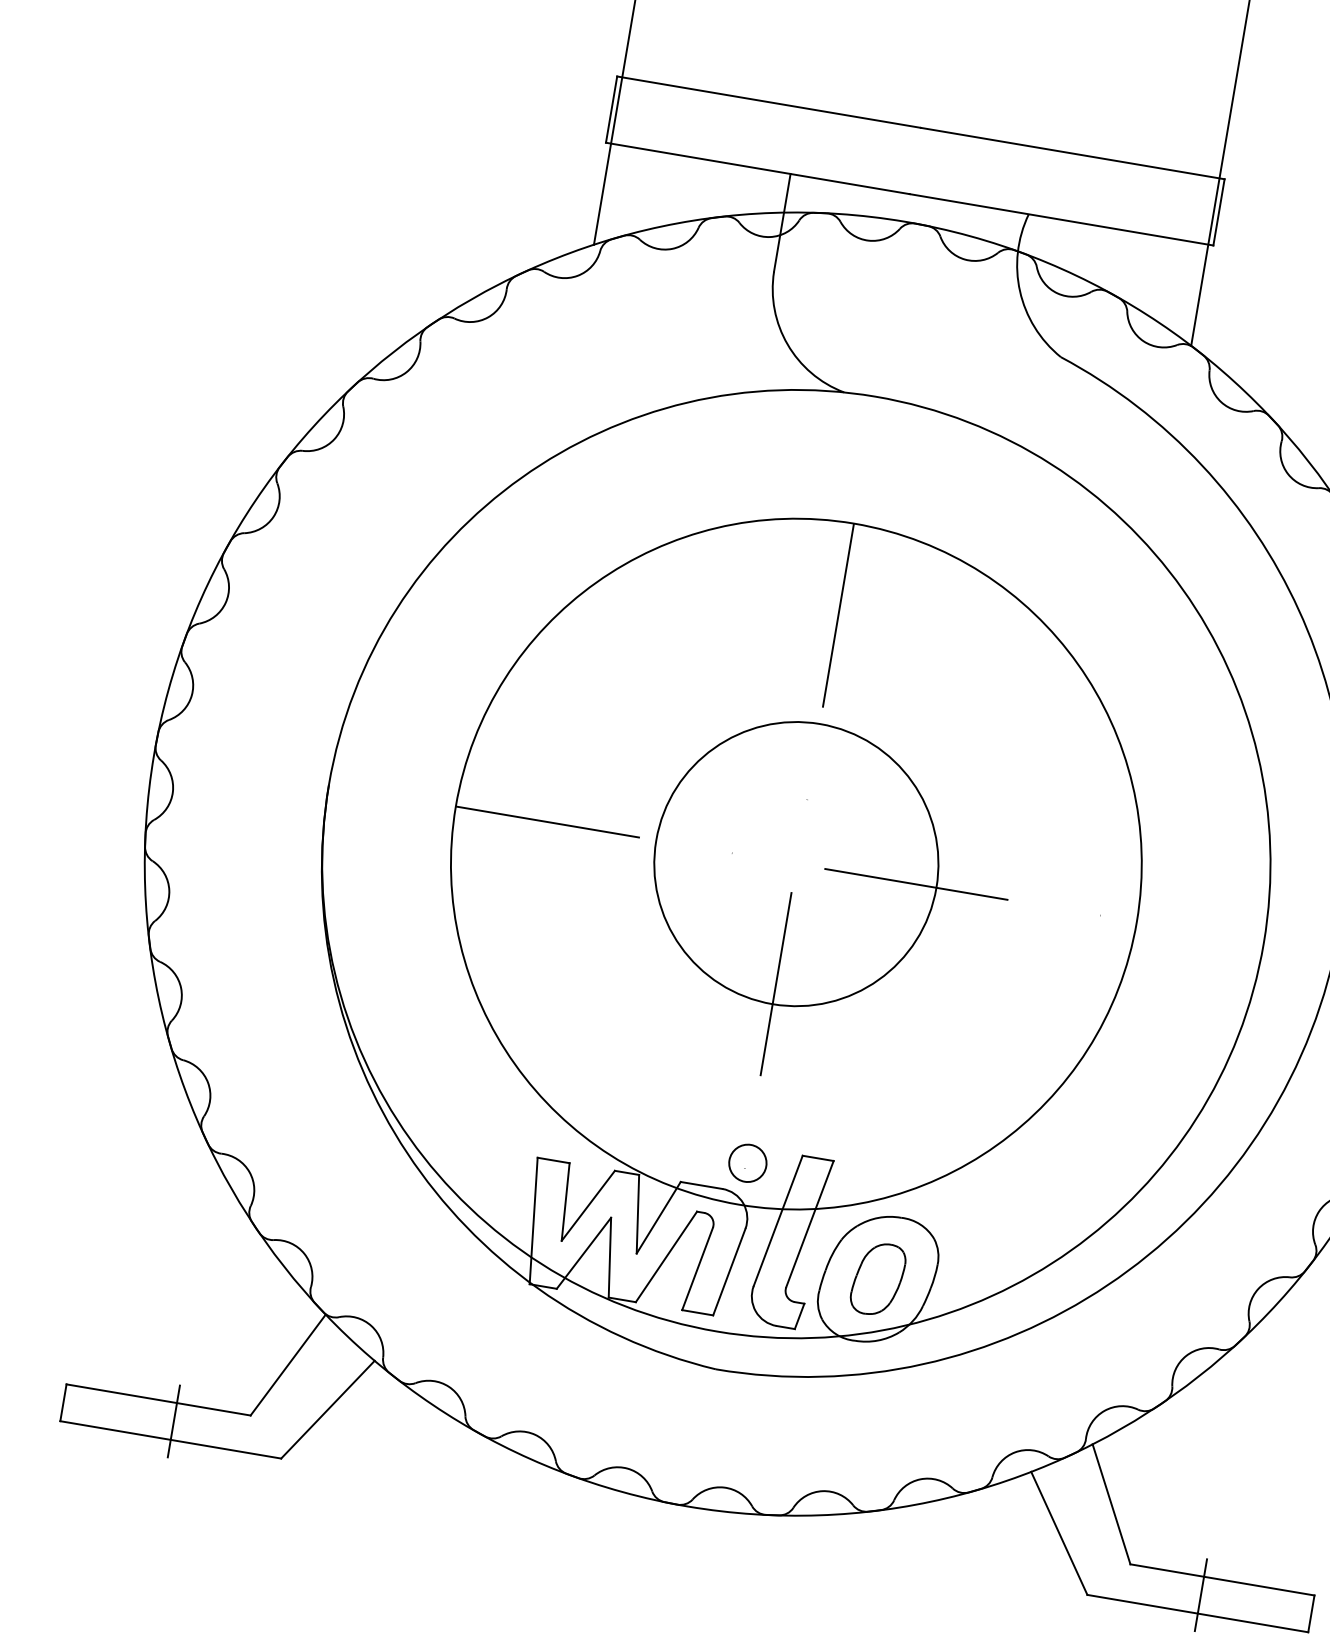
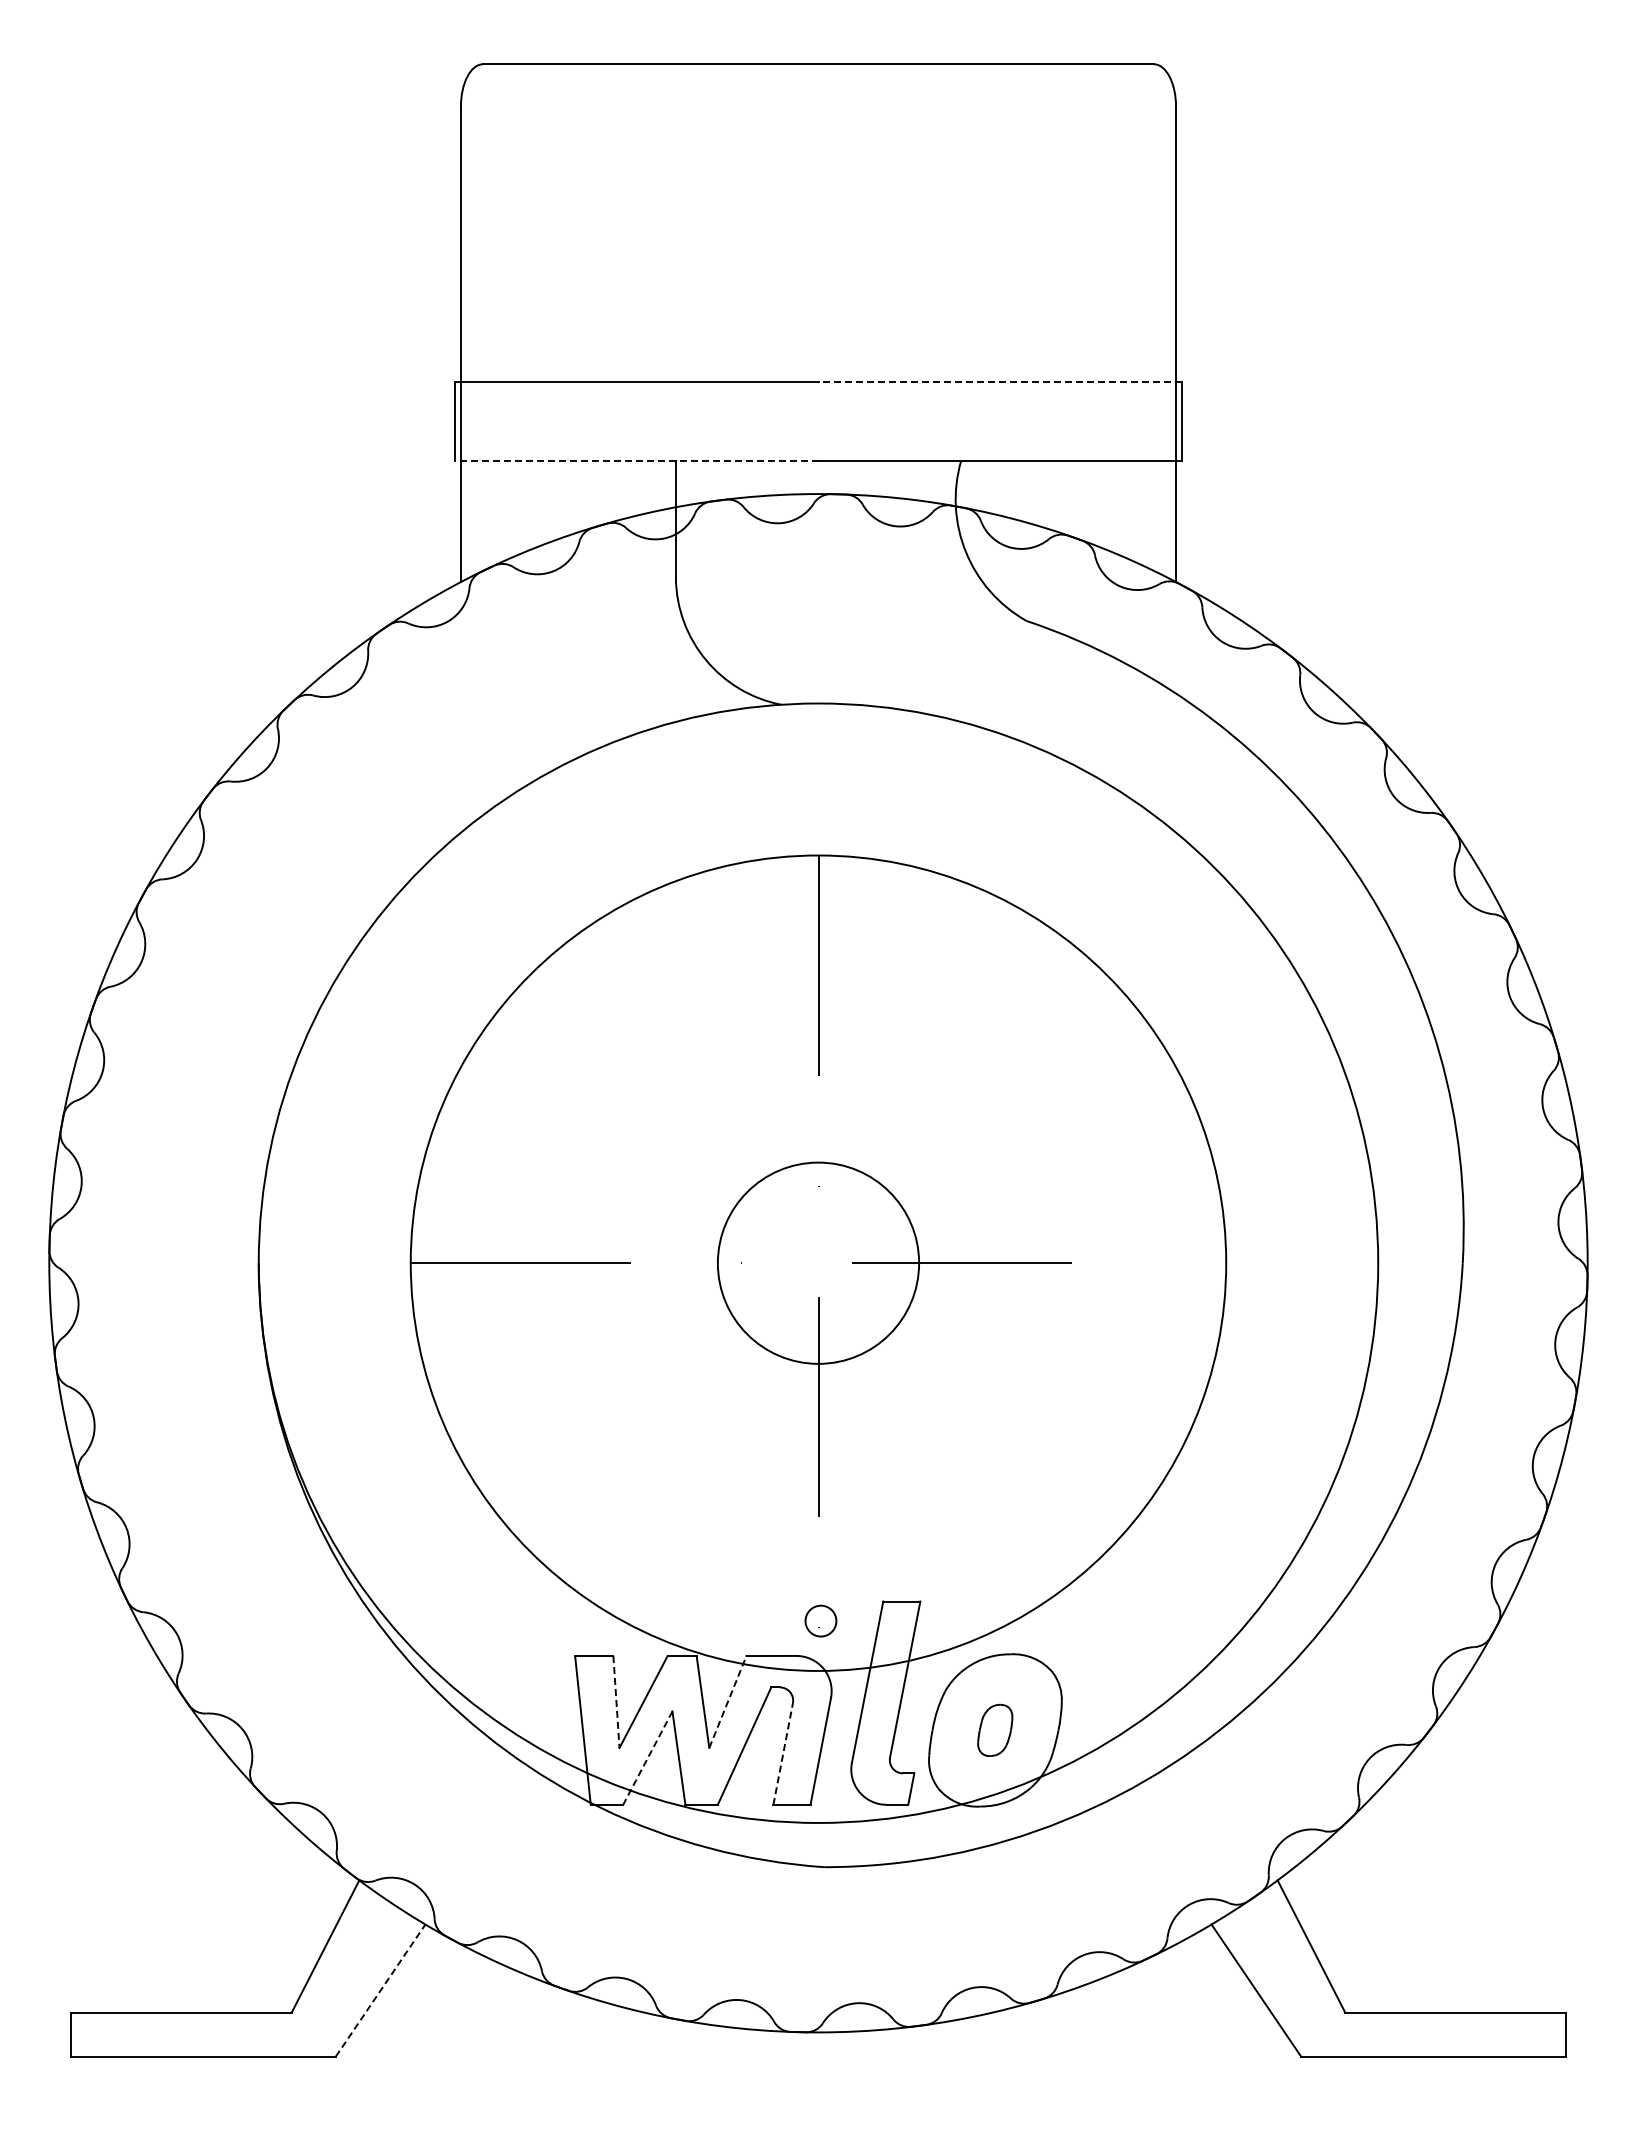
line: (1072, 153) -> (1000, 381), solid -> dashed
line: (757, 168) -> (636, 461), solid -> dashed
circle: (796, 863) -> (818, 1262), size x0.6
circle: (747, 1163) -> (820, 1621), size x0.7
line: (565, 1202) -> (616, 1702), solid -> dashed
line: (658, 1218) -> (727, 1702), solid -> dashed
line: (583, 1253) -> (647, 1758), solid -> dashed
line: (697, 1269) -> (783, 1754), solid -> dashed
part: (877, 1279) -> (994, 1730), size x0.6
line: (327, 1409) -> (380, 1990), solid -> dashed
line: (173, 1421) -> (203, 2034), removed
line: (1201, 1595) -> (1433, 2034), removed

